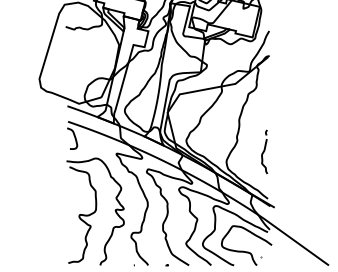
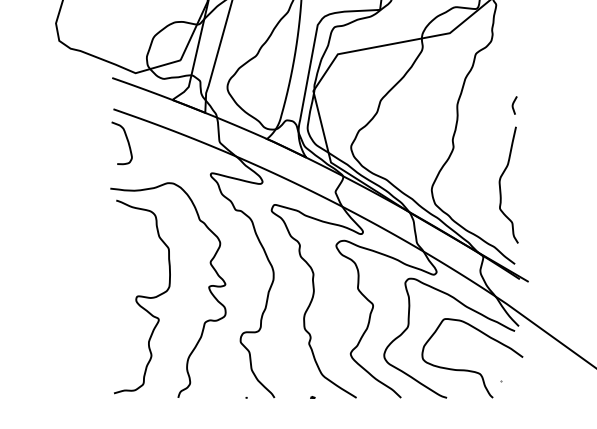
part: (264, 151) -> (508, 169), size x1.67

